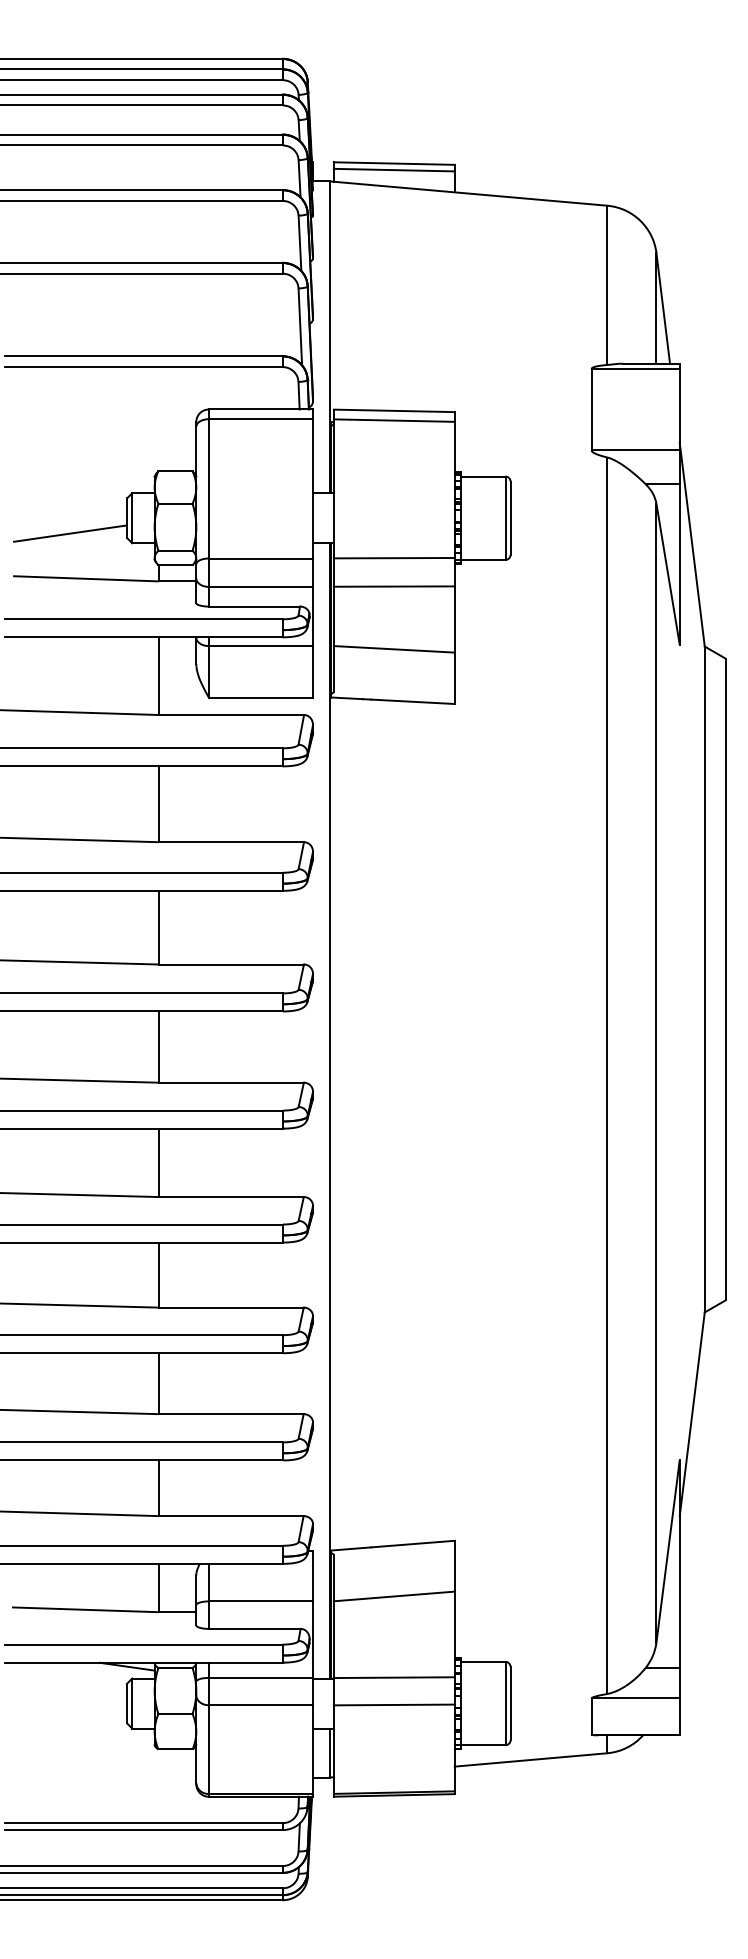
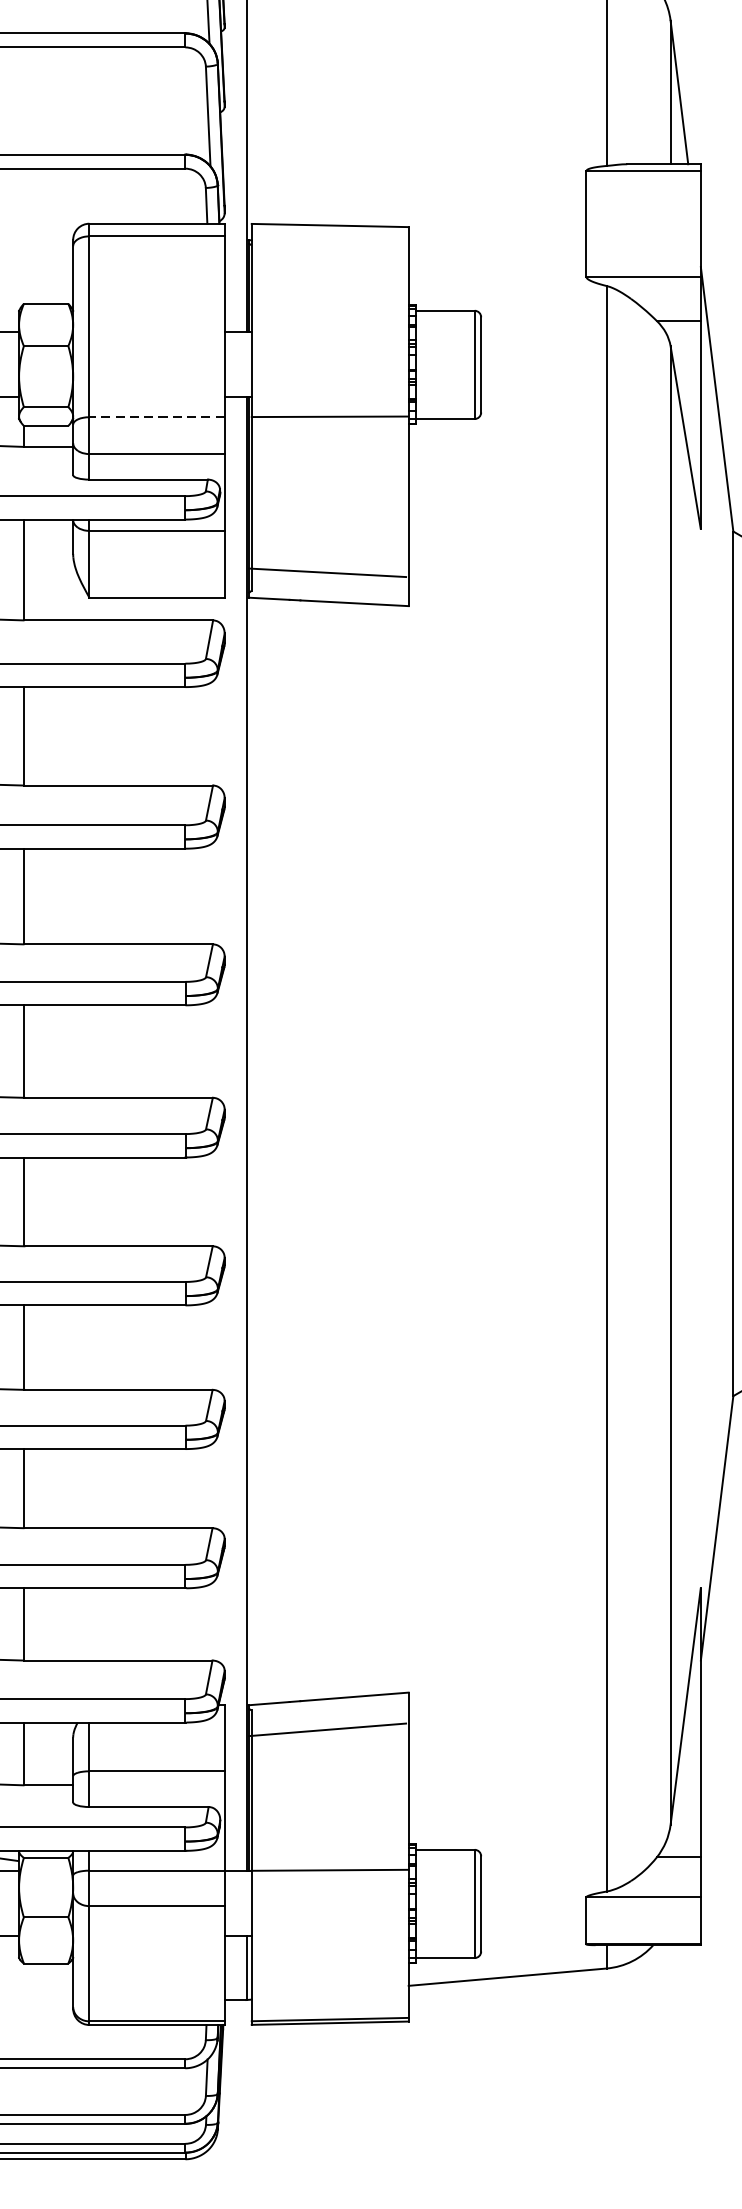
line: (393, 420) -> (329, 238), removed
line: (260, 558) -> (156, 417), solid -> dashed
line: (393, 586) -> (329, 453), removed
line: (393, 649) -> (326, 573), moved
line: (393, 1596) -> (326, 1729), moved
line: (393, 1704) -> (329, 1905), removed

